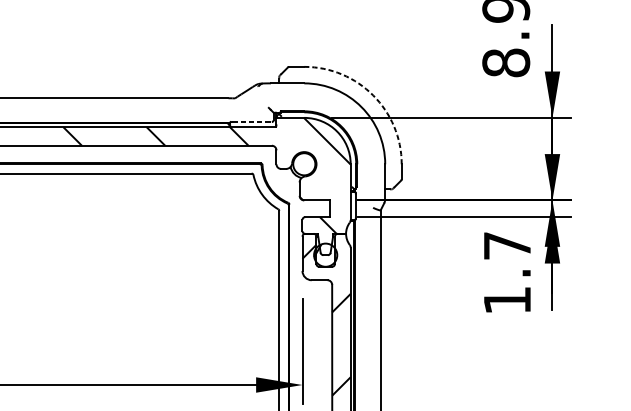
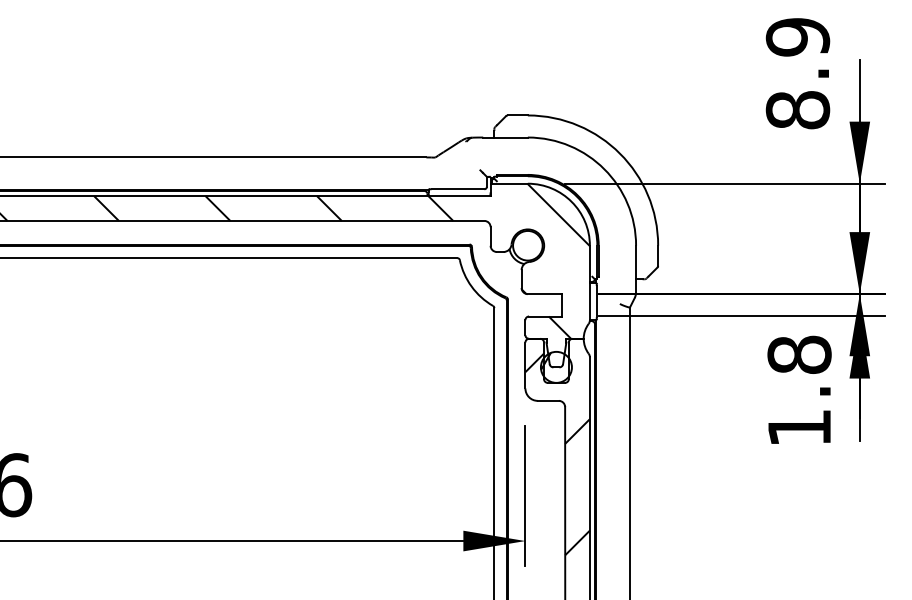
arc: (373, 95) -> (620, 153), dashed -> solid
line: (252, 122) -> (458, 189), dashed -> solid
text: (507, 245) -> (799, 354), 1.7 -> 1.8

